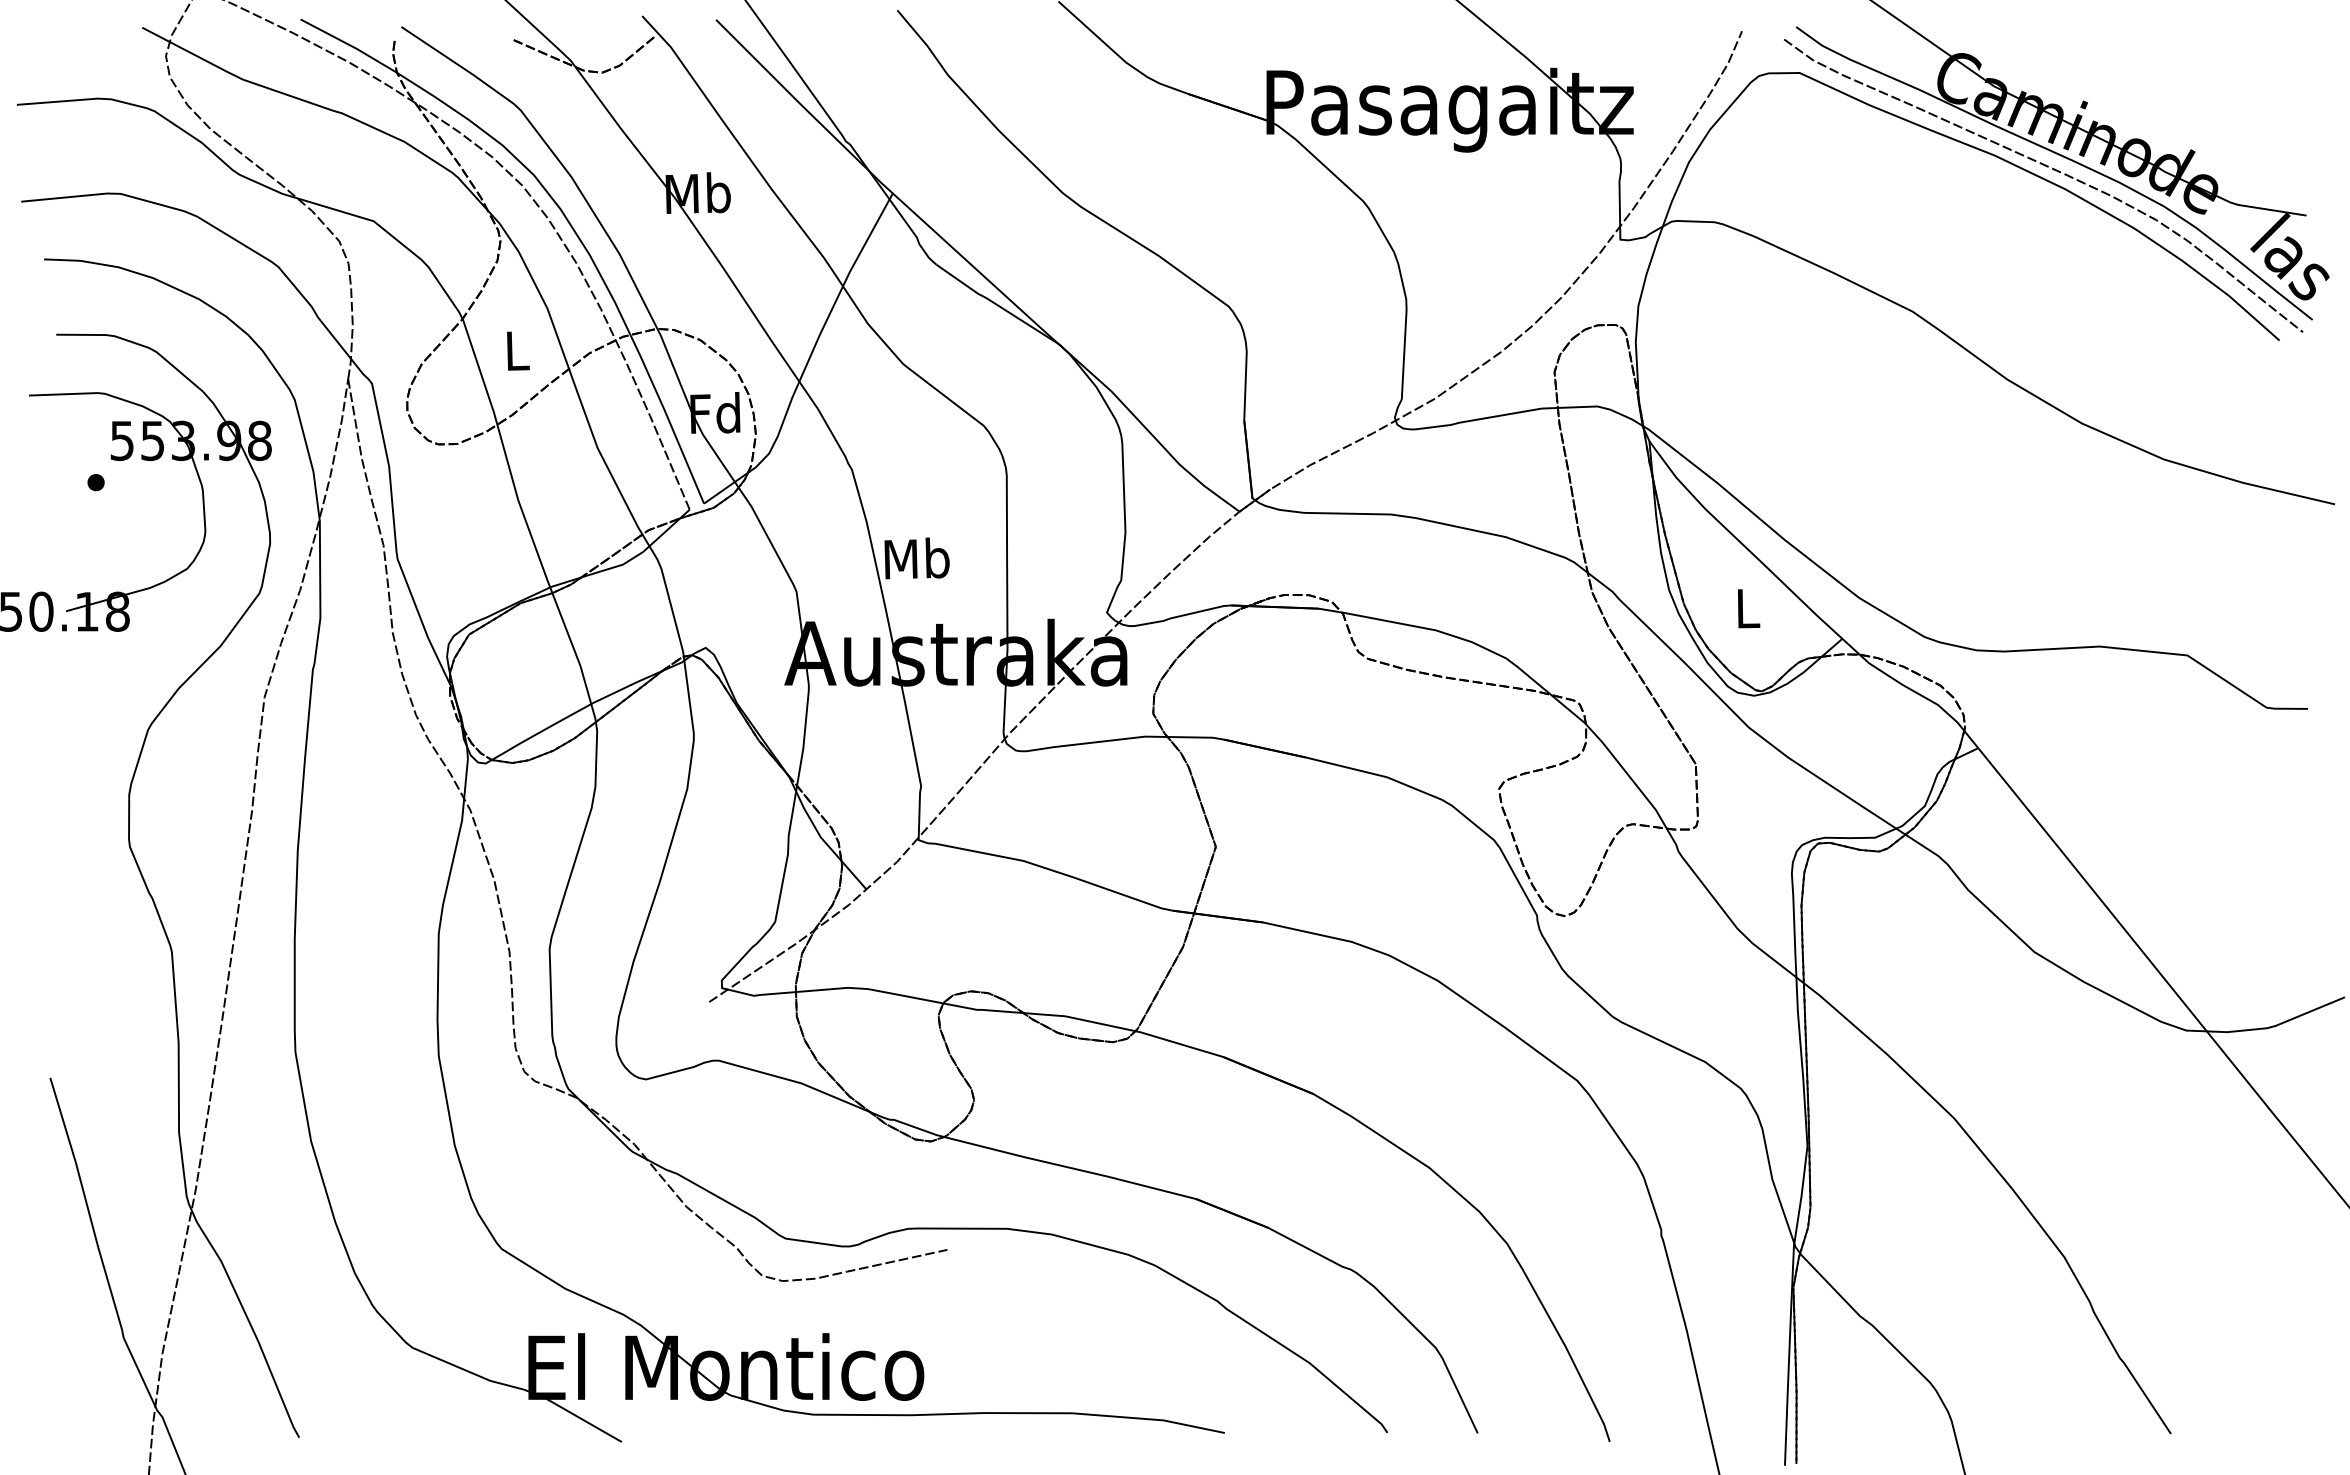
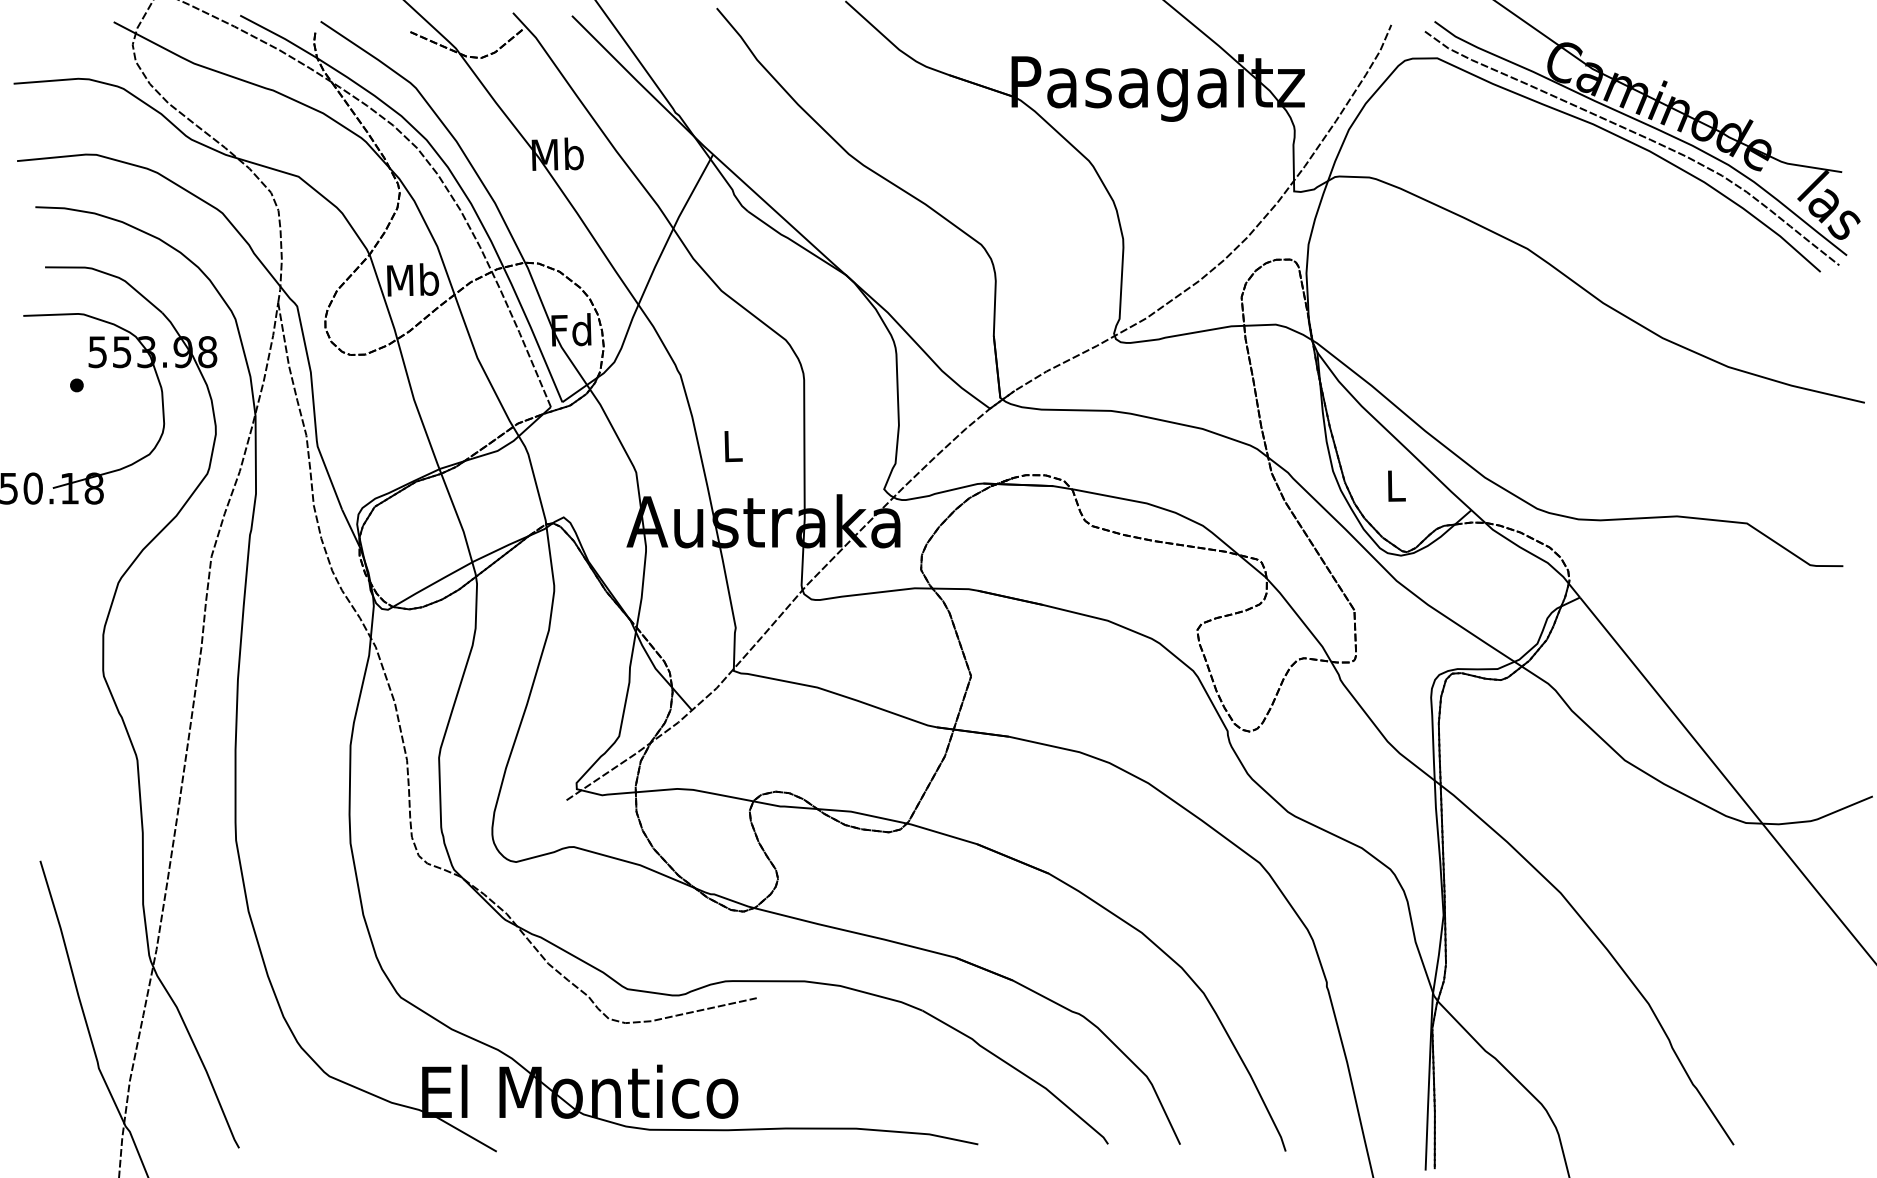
text: (516, 350) -> (412, 279), L -> Mb
text: (916, 558) -> (732, 446), Mb -> L

